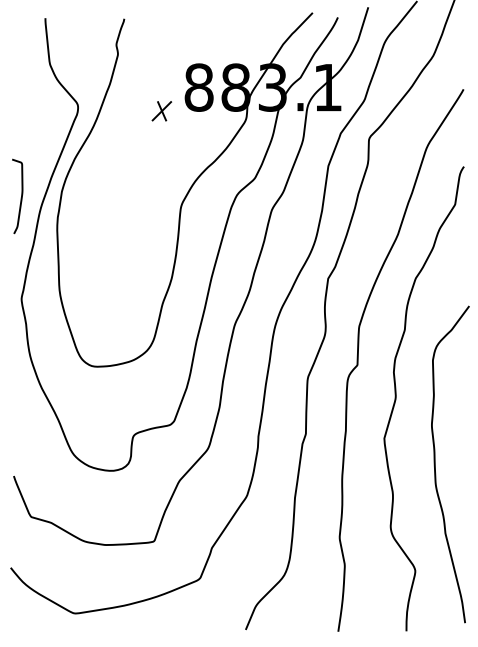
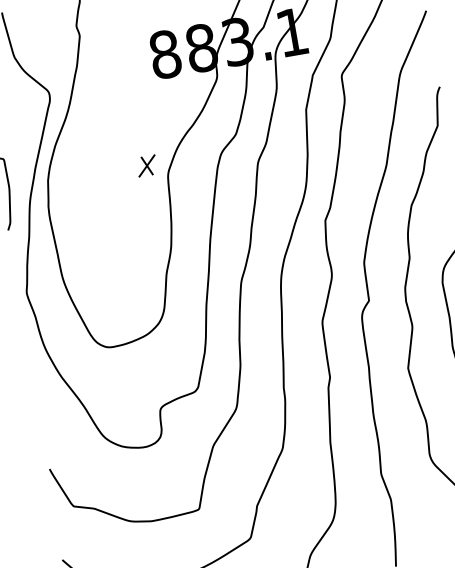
part: (161, 111) -> (146, 166), moved

